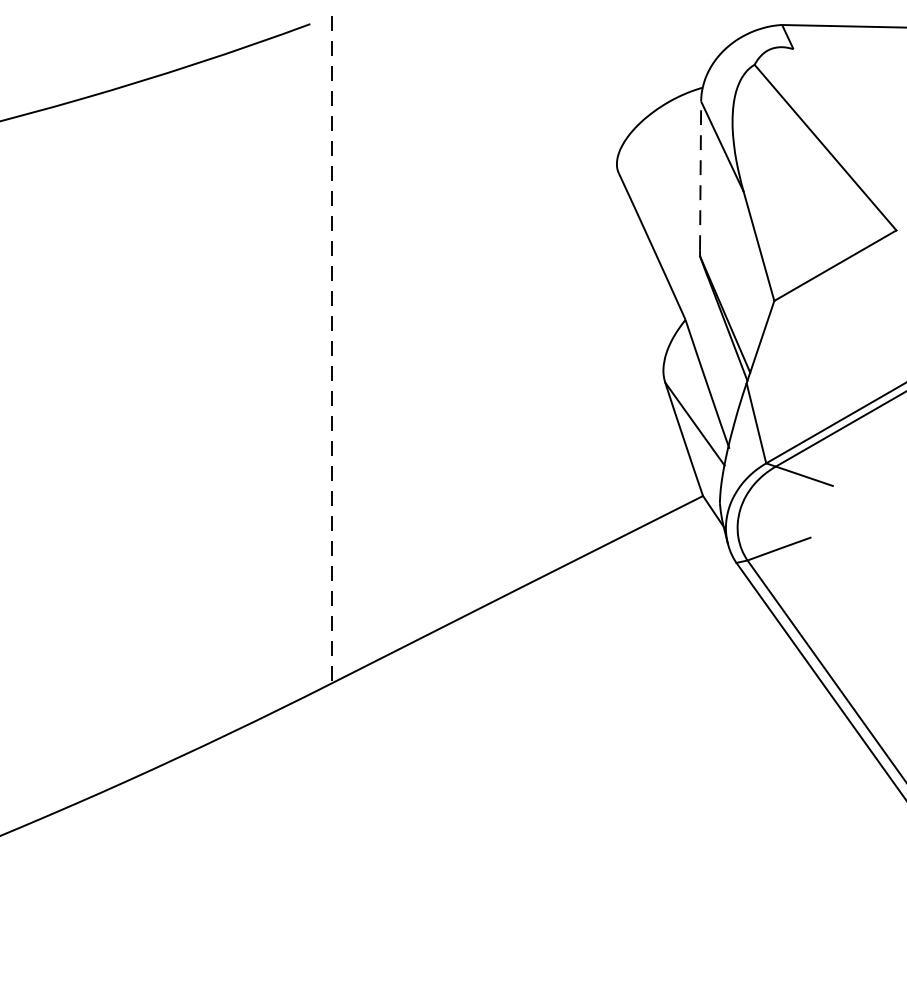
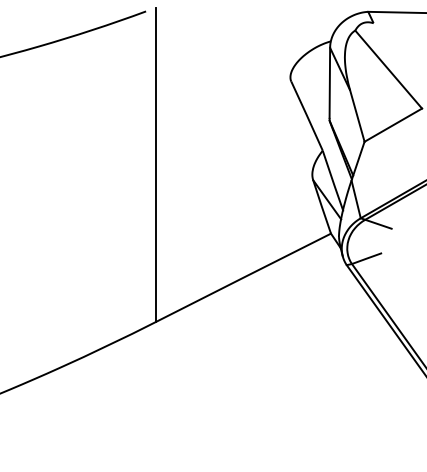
line: (699, 175) -> (329, 82), dashed -> solid
line: (332, 351) -> (156, 165), dashed -> solid

